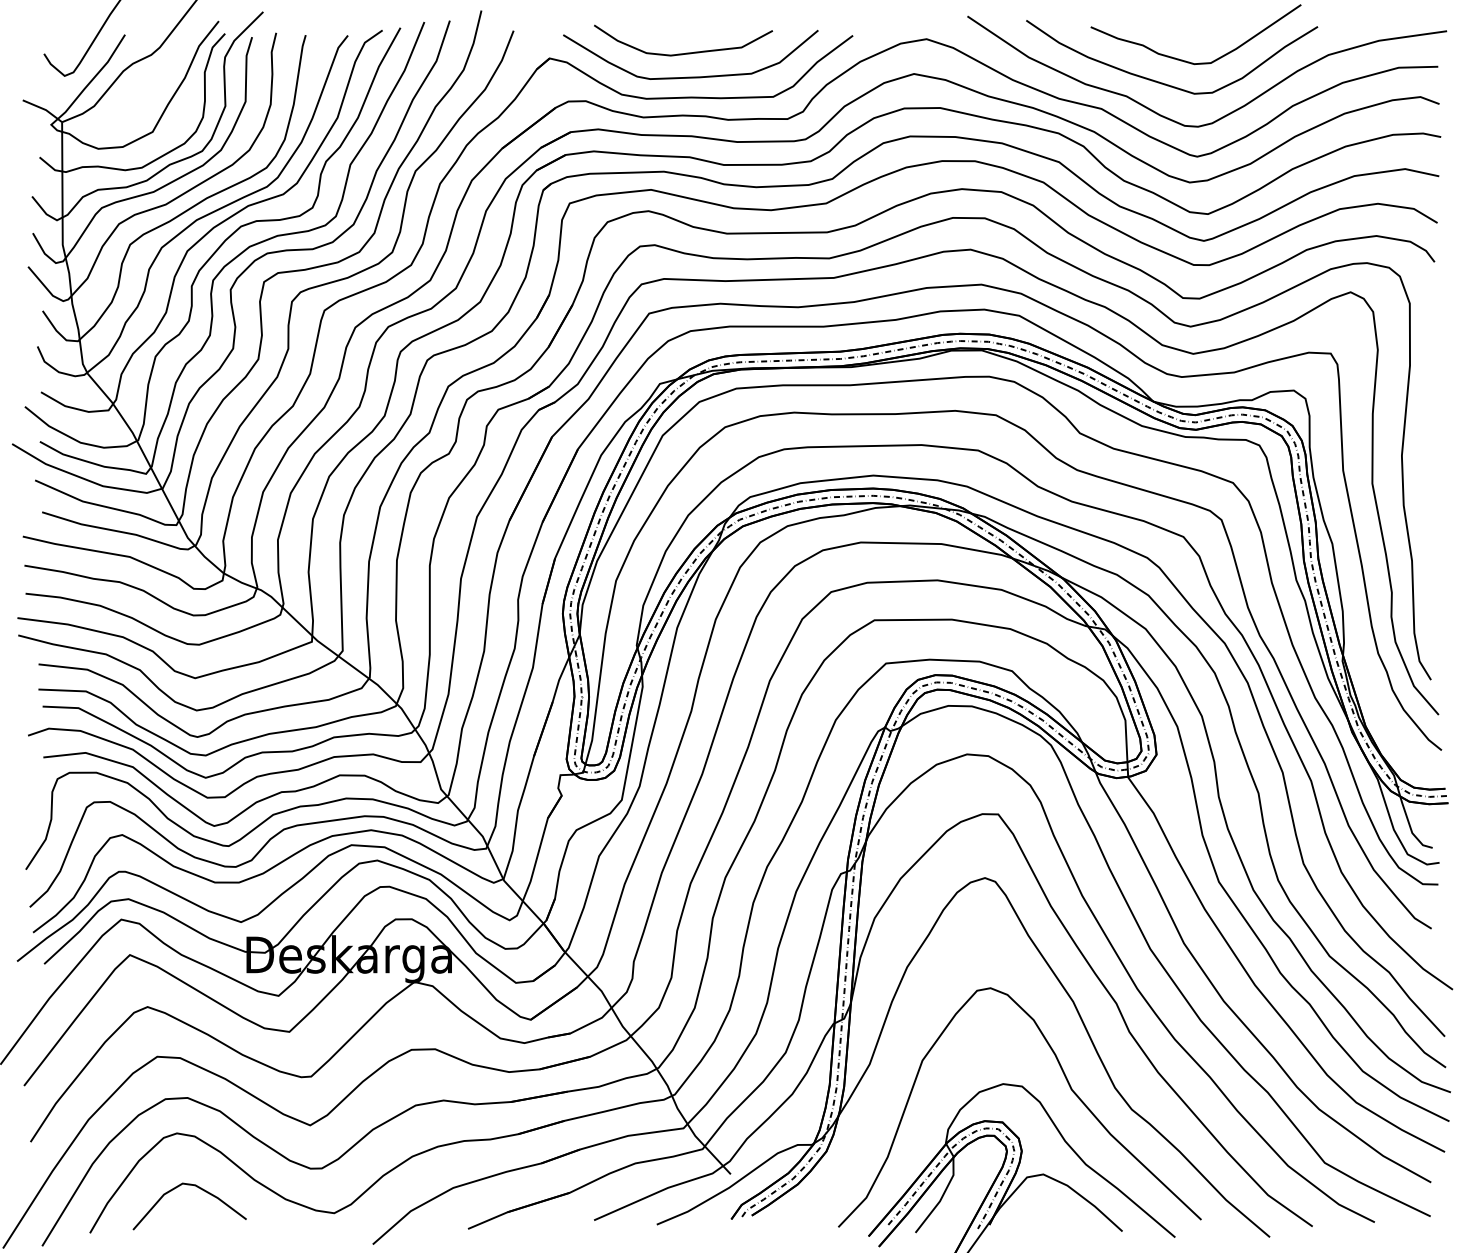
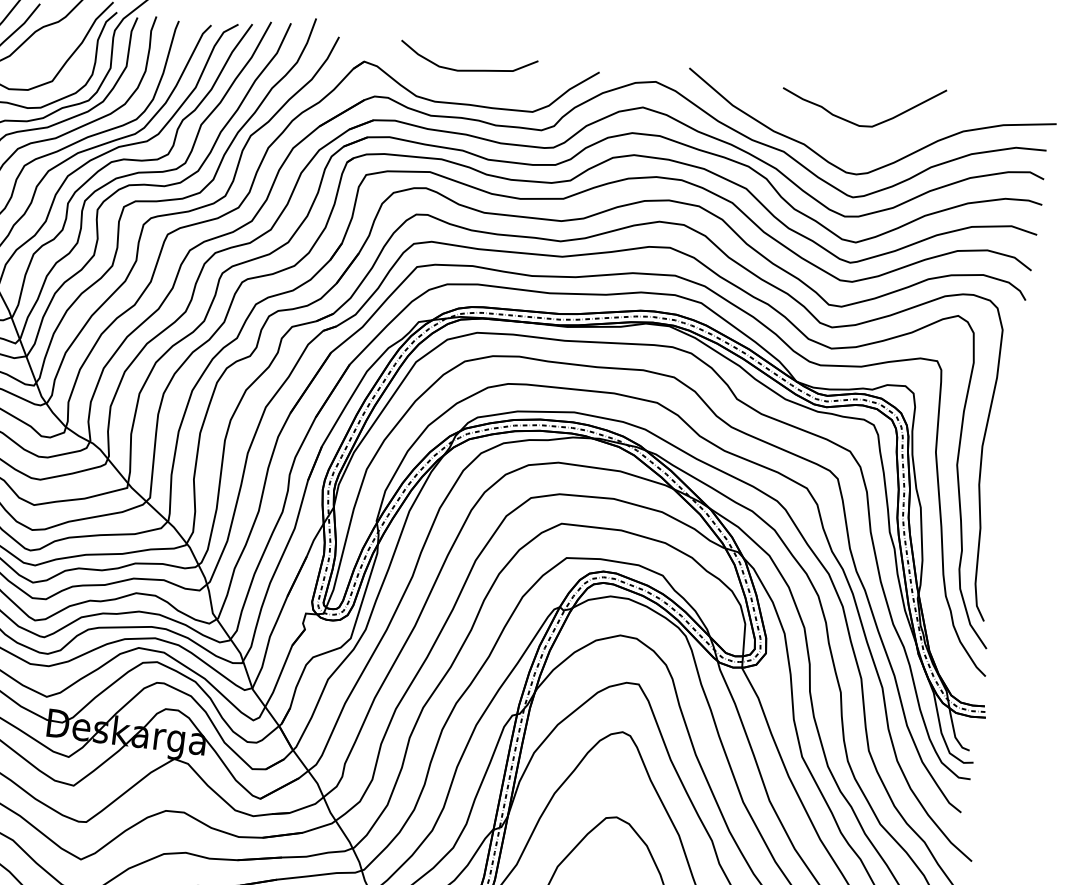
curve: (690, 76) -> (470, 88), removed
curve: (1162, 82) -> (833, 137), removed

